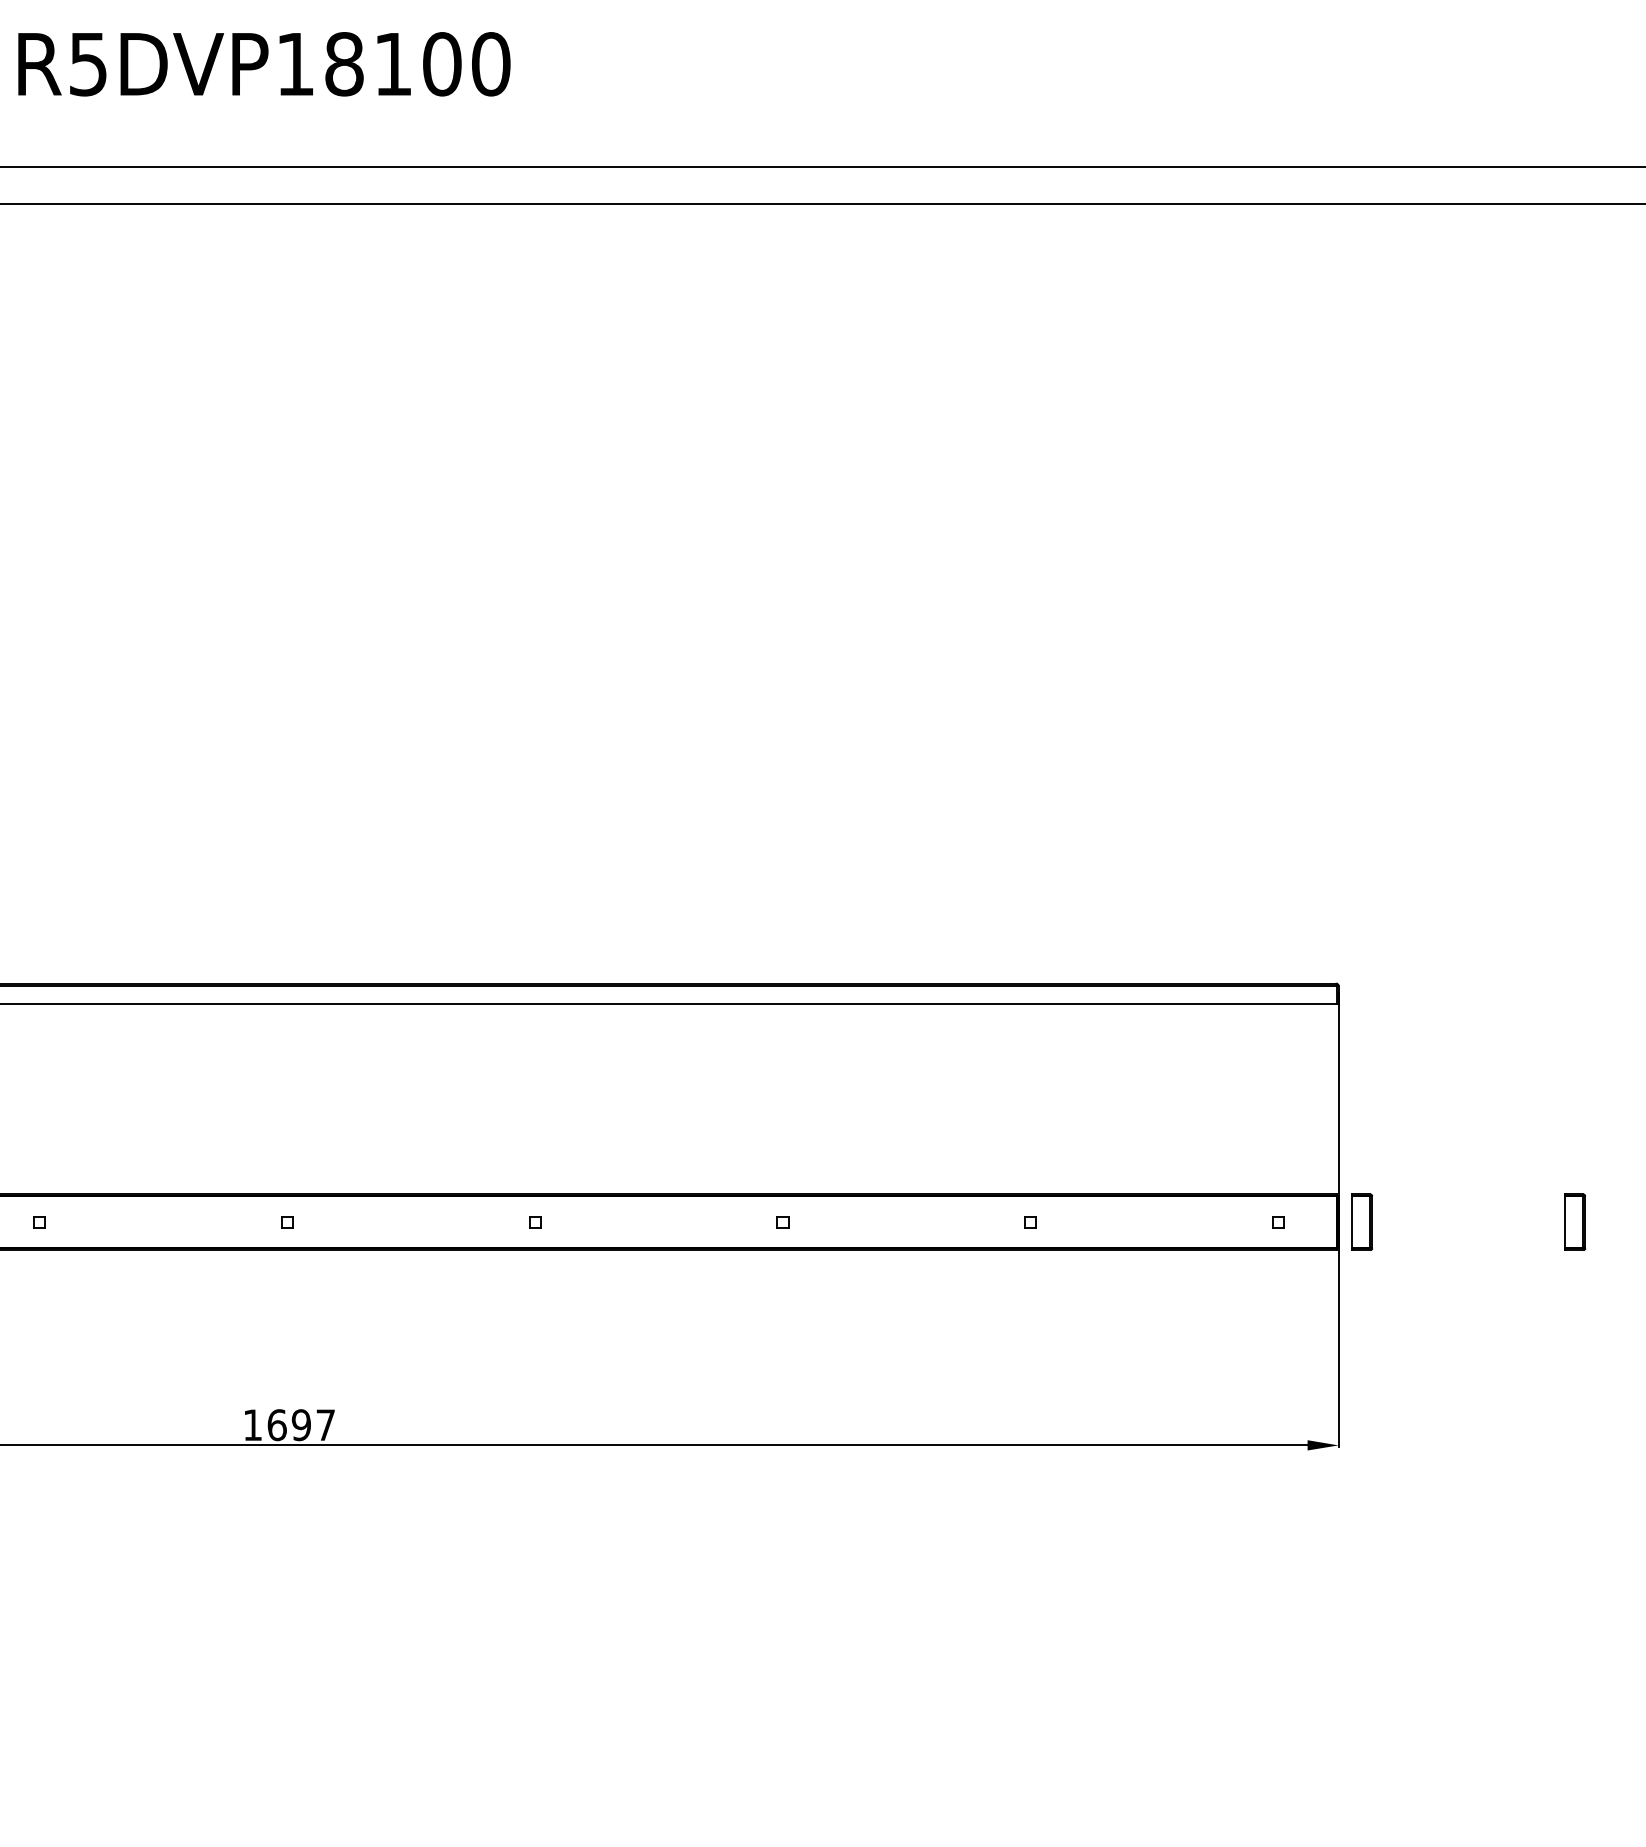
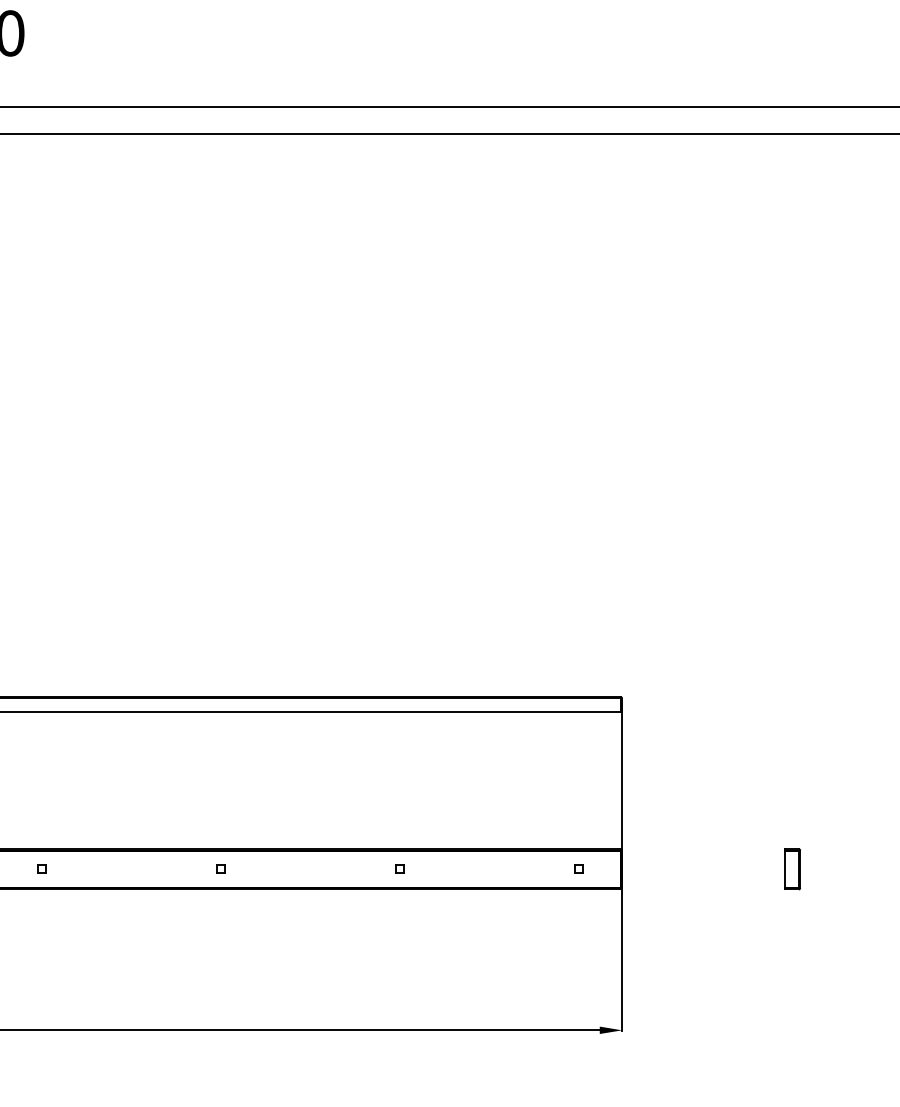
part: (1362, 1221) -> (639, 868), removed

